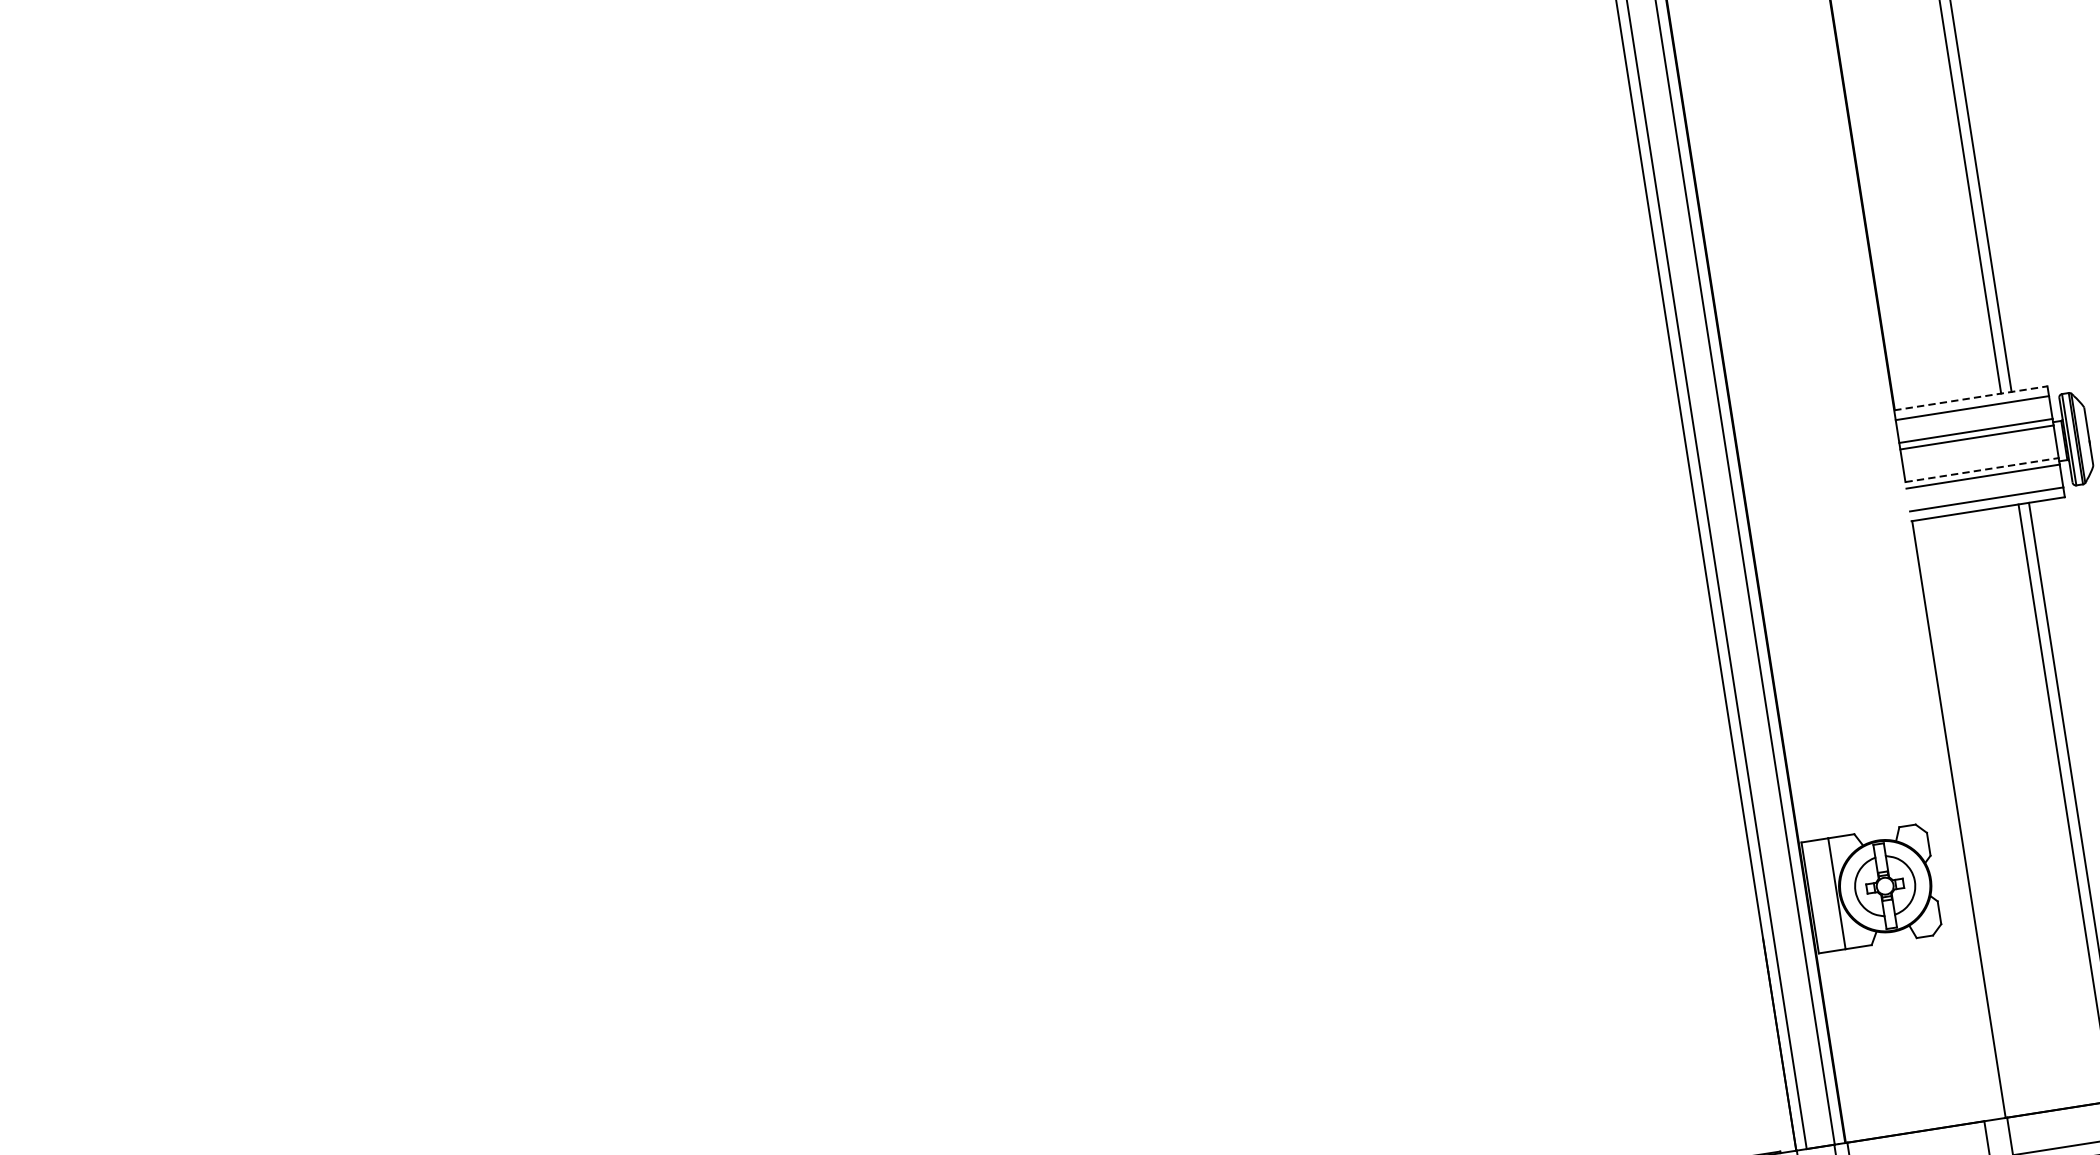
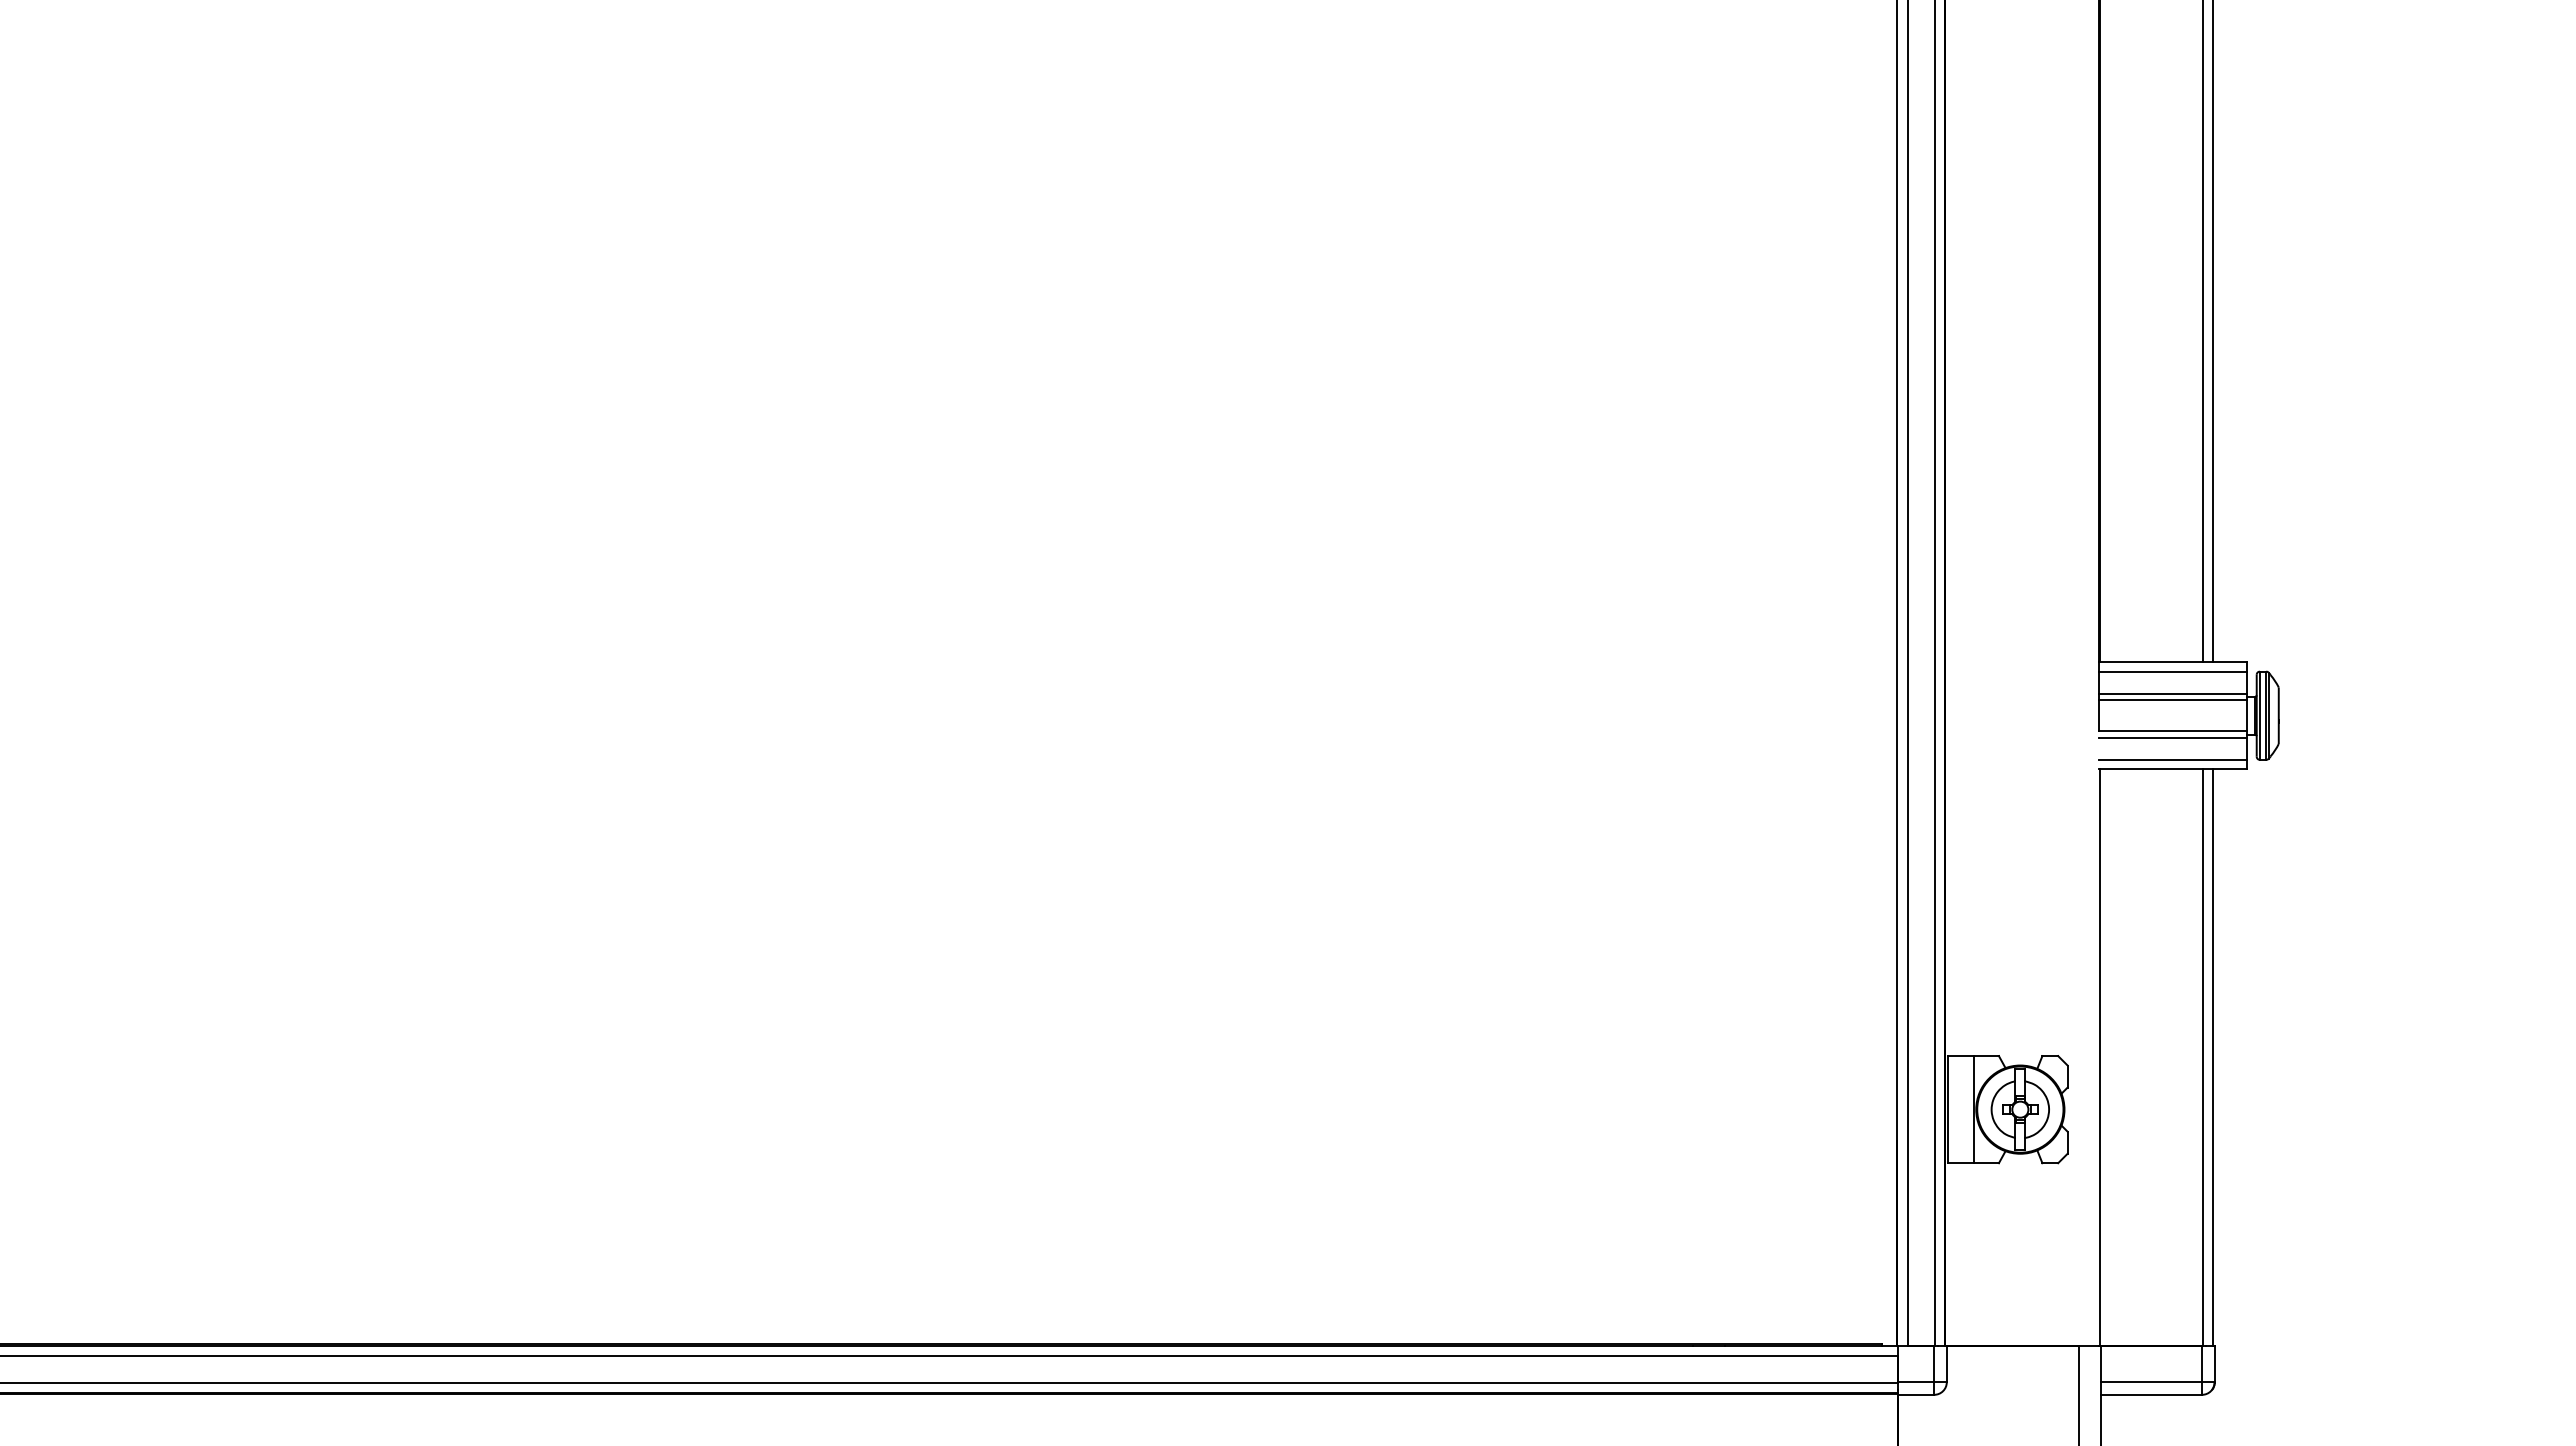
line: (1971, 398) -> (2173, 662), dashed -> solid
line: (1982, 470) -> (2173, 731), dashed -> solid

